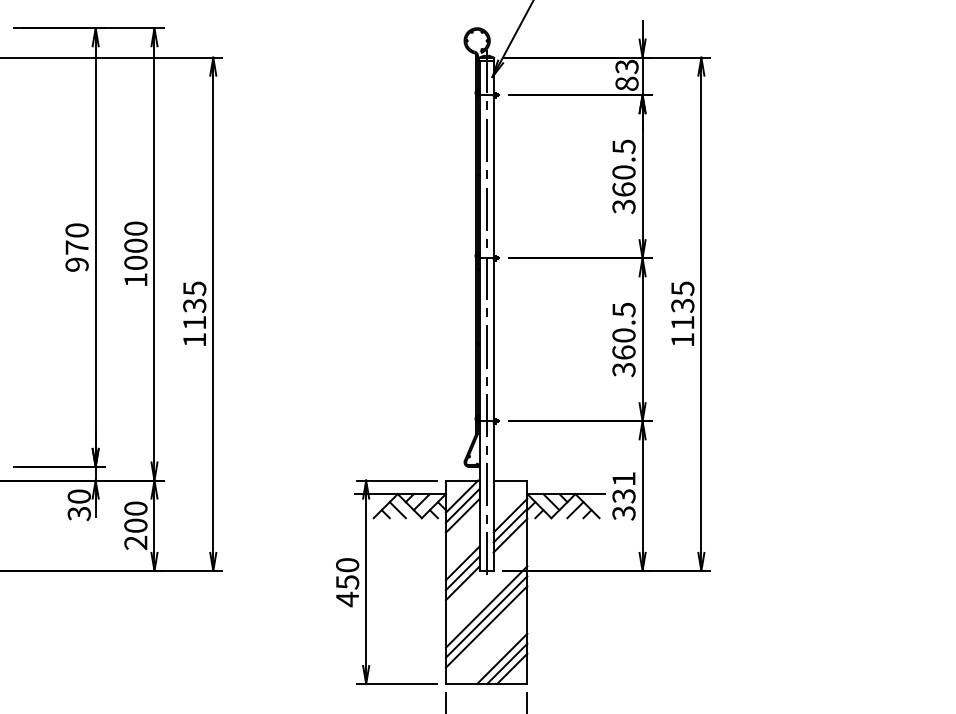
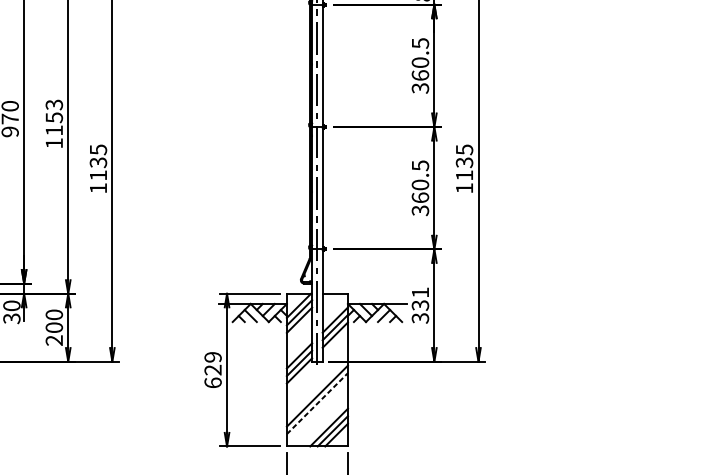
text: (135, 245) -> (54, 117), 1000 -> 1153
text: (347, 582) -> (213, 370), 450 -> 629
line: (486, 606) -> (317, 388), removed
line: (486, 627) -> (317, 404), solid -> dashed

